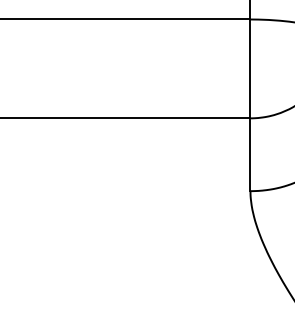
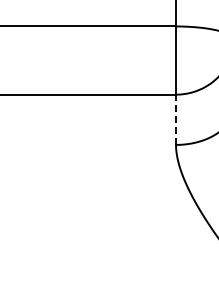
line: (251, 154) -> (176, 119), solid -> dashed

